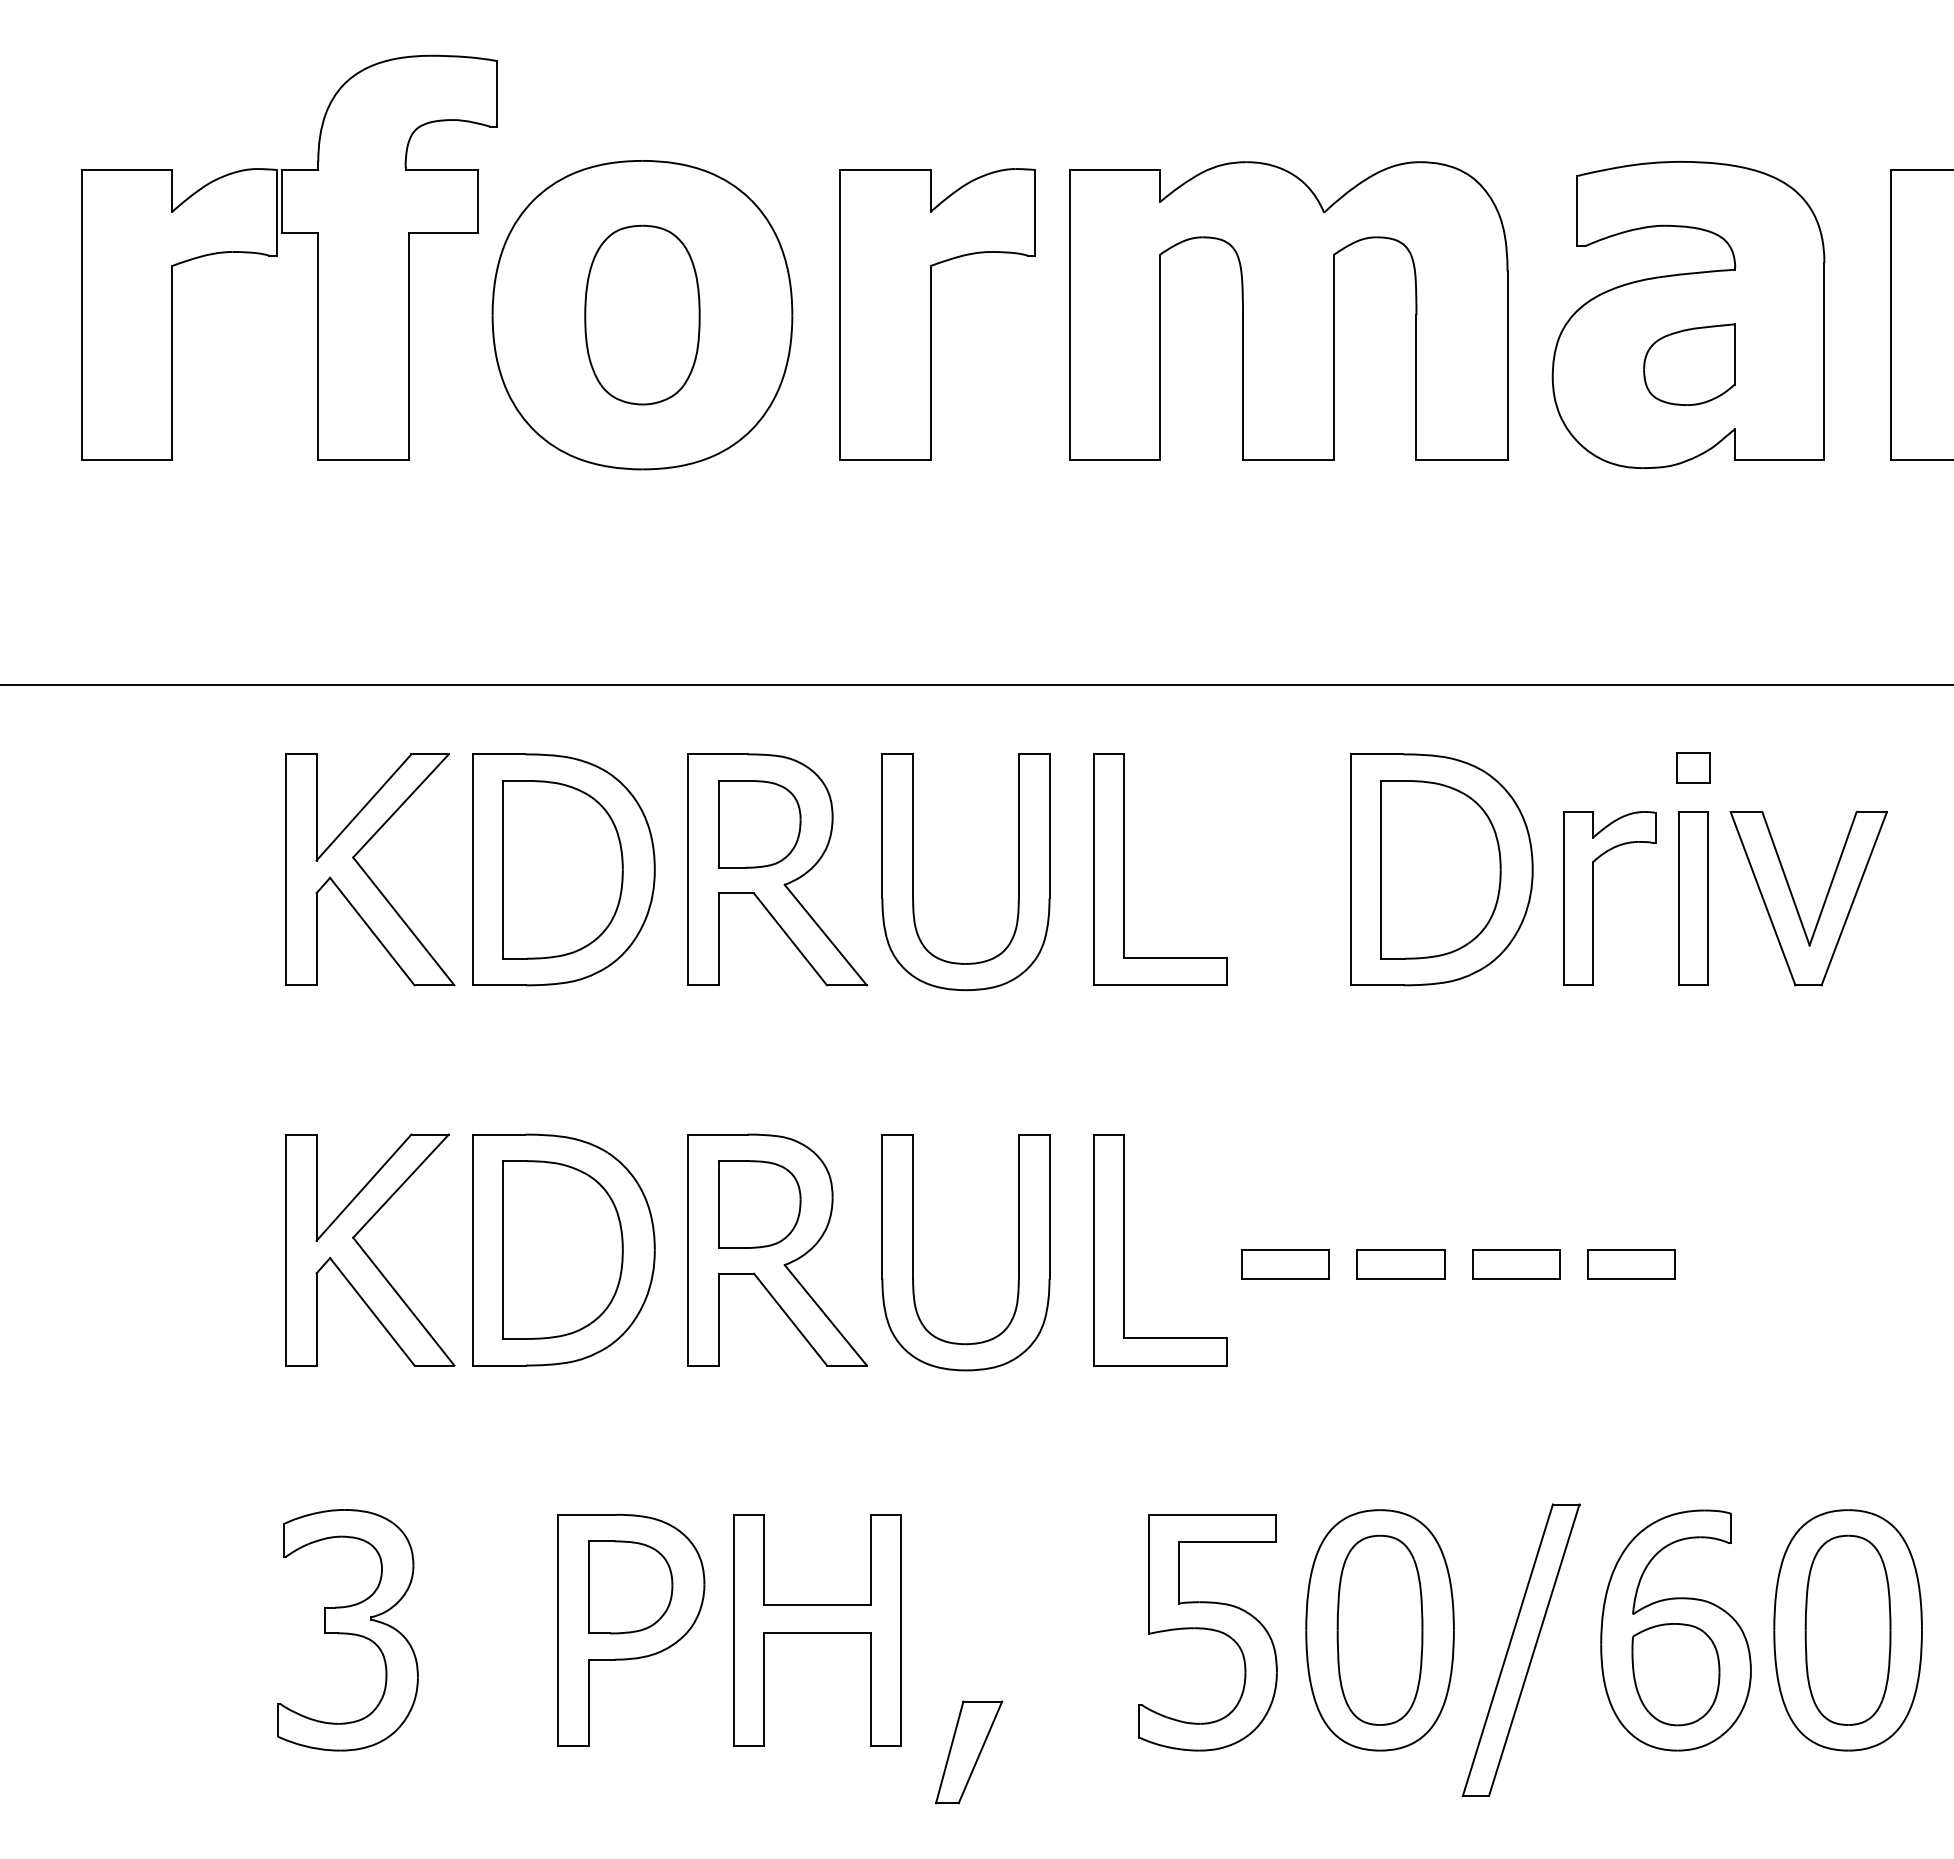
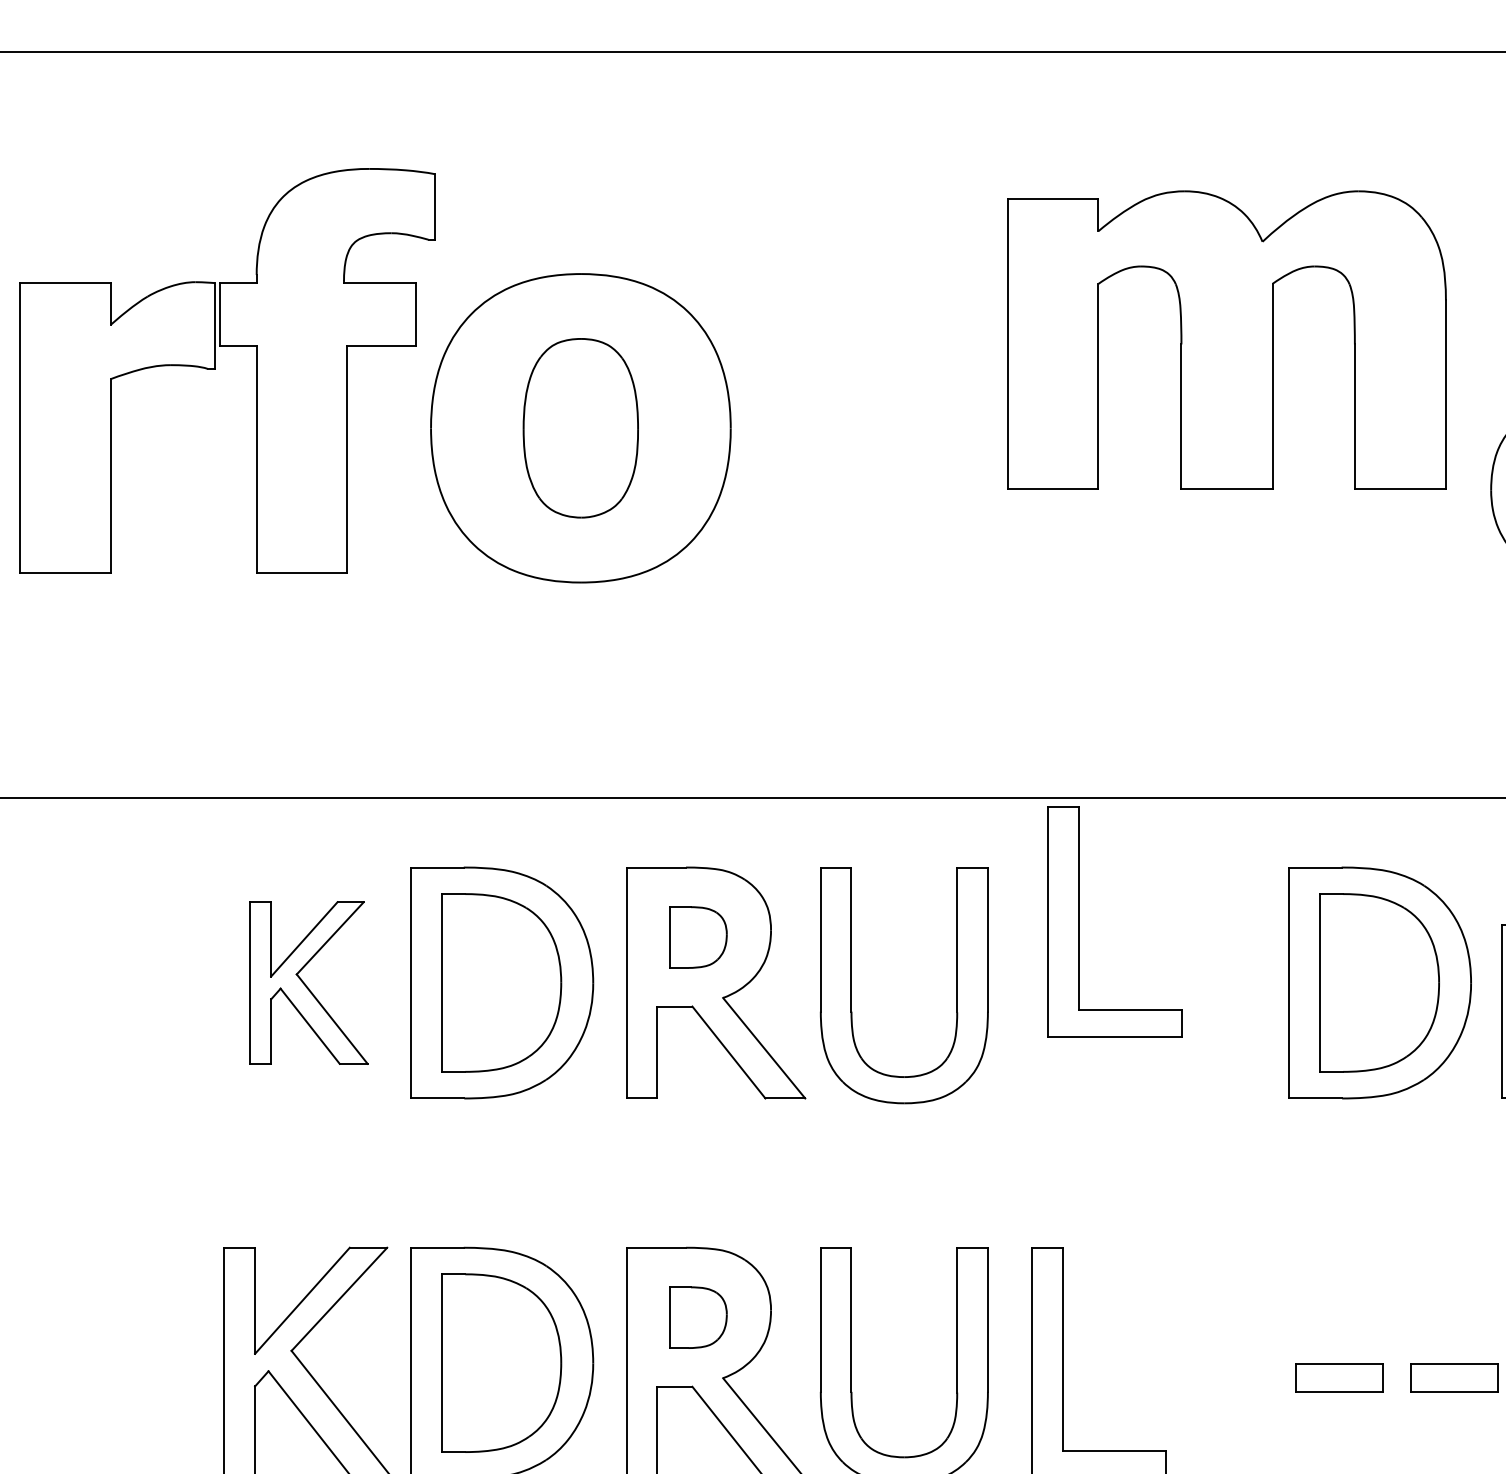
part: (1288, 310) -> (1226, 339), moved
part: (937, 314) -> (875, 427), removed
part: (759, 824) -> (697, 937), size x0.7
part: (370, 869) -> (308, 982), size x0.7
part: (1124, 869) -> (1078, 921), moved
part: (759, 1204) -> (697, 1317), size x0.7
part: (1285, 1264) -> (1223, 1377), removed

